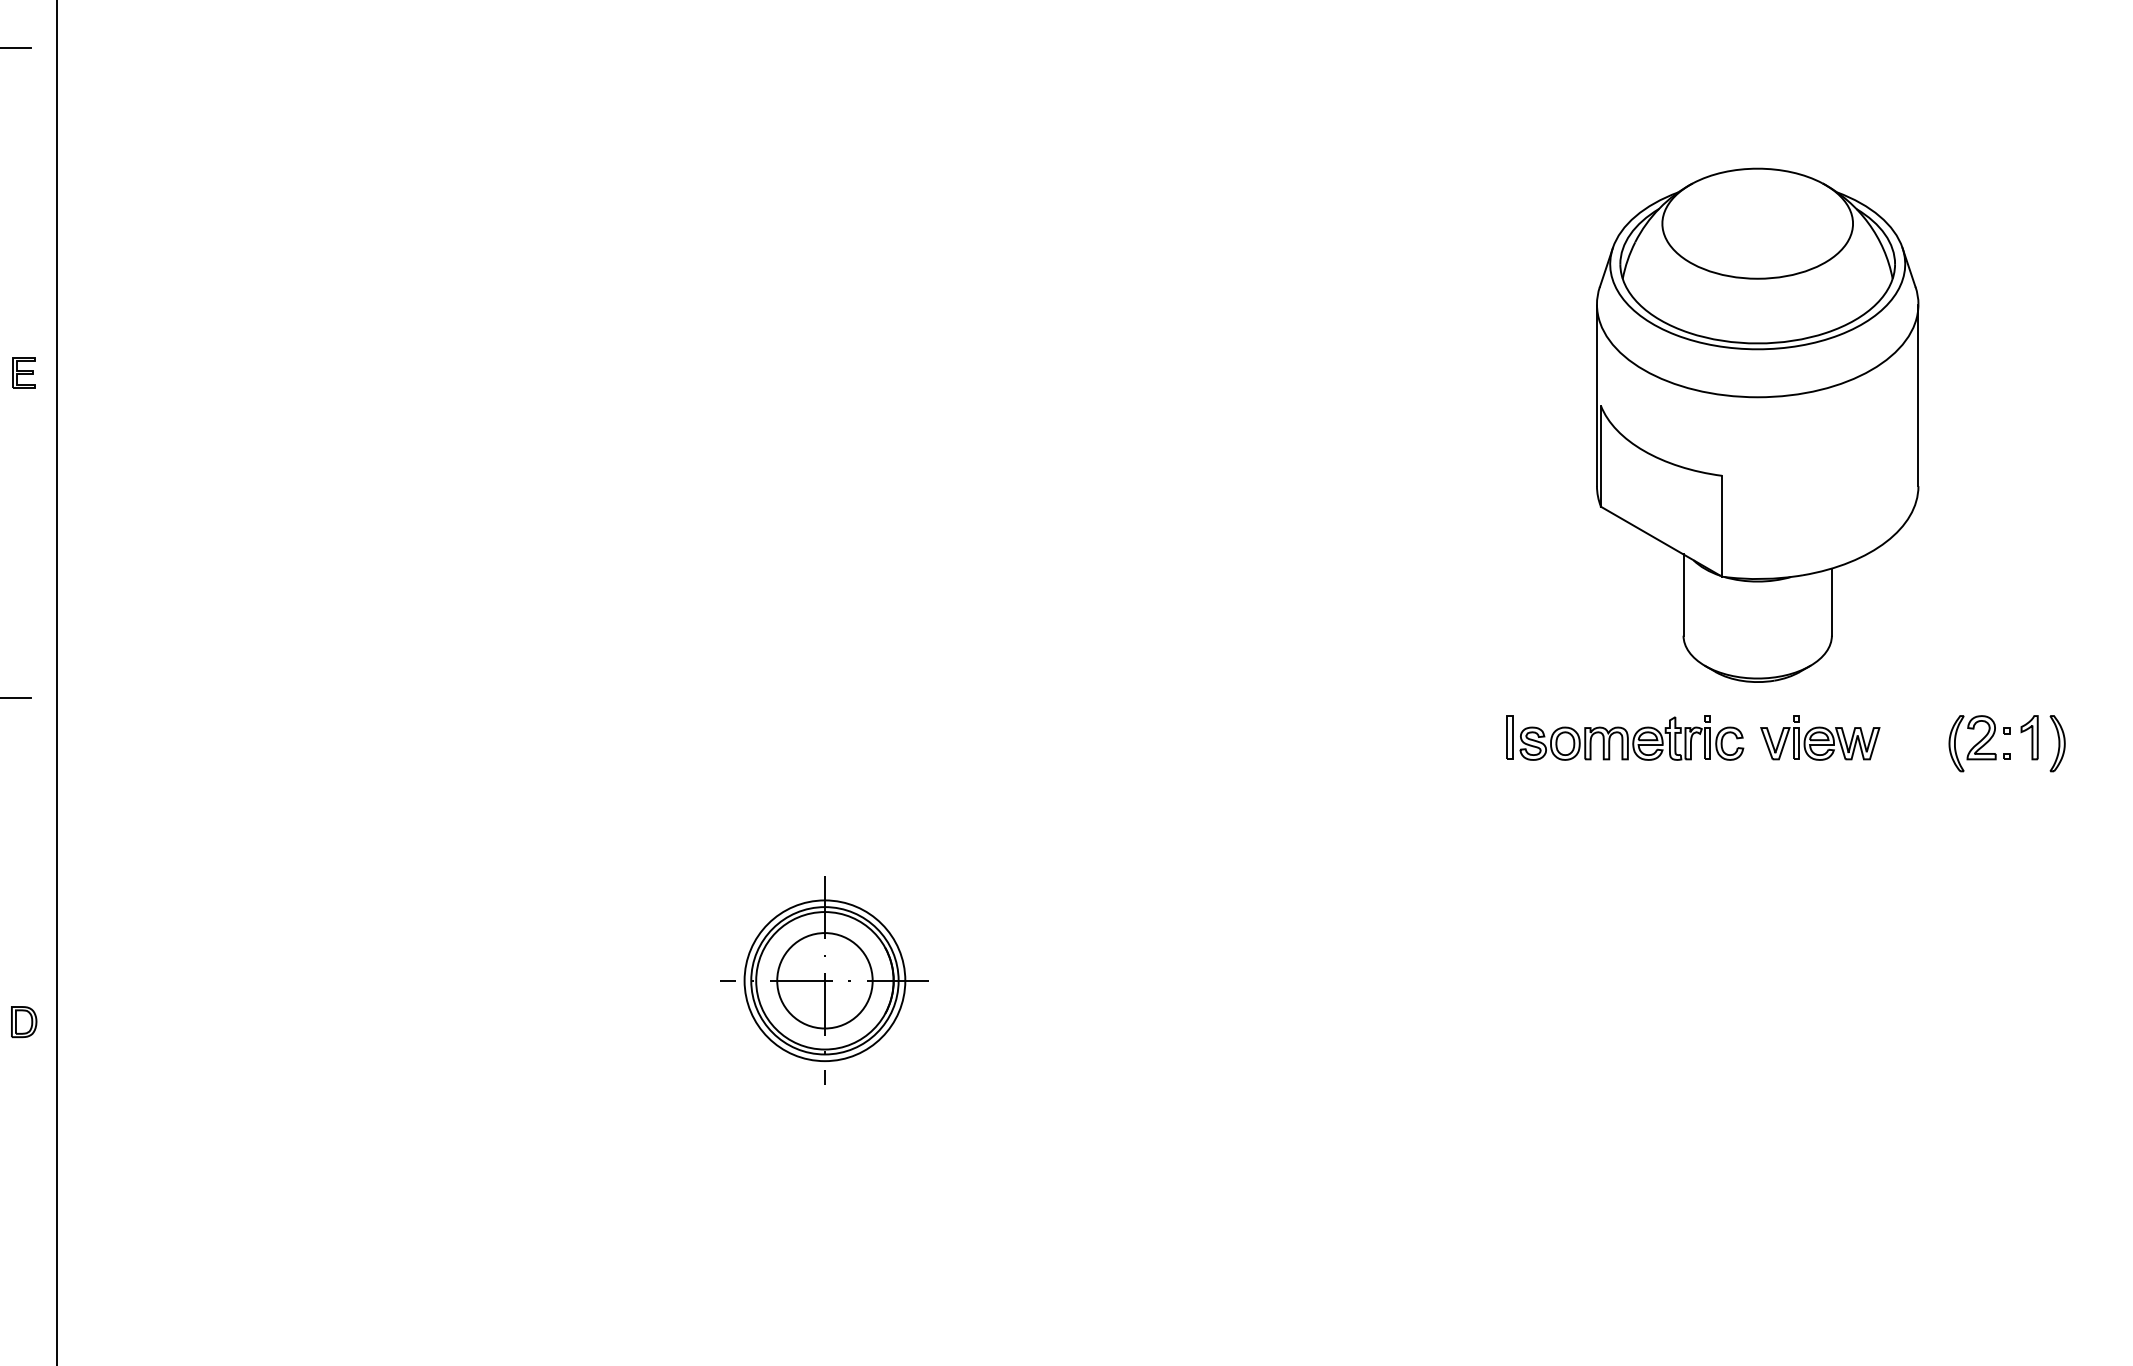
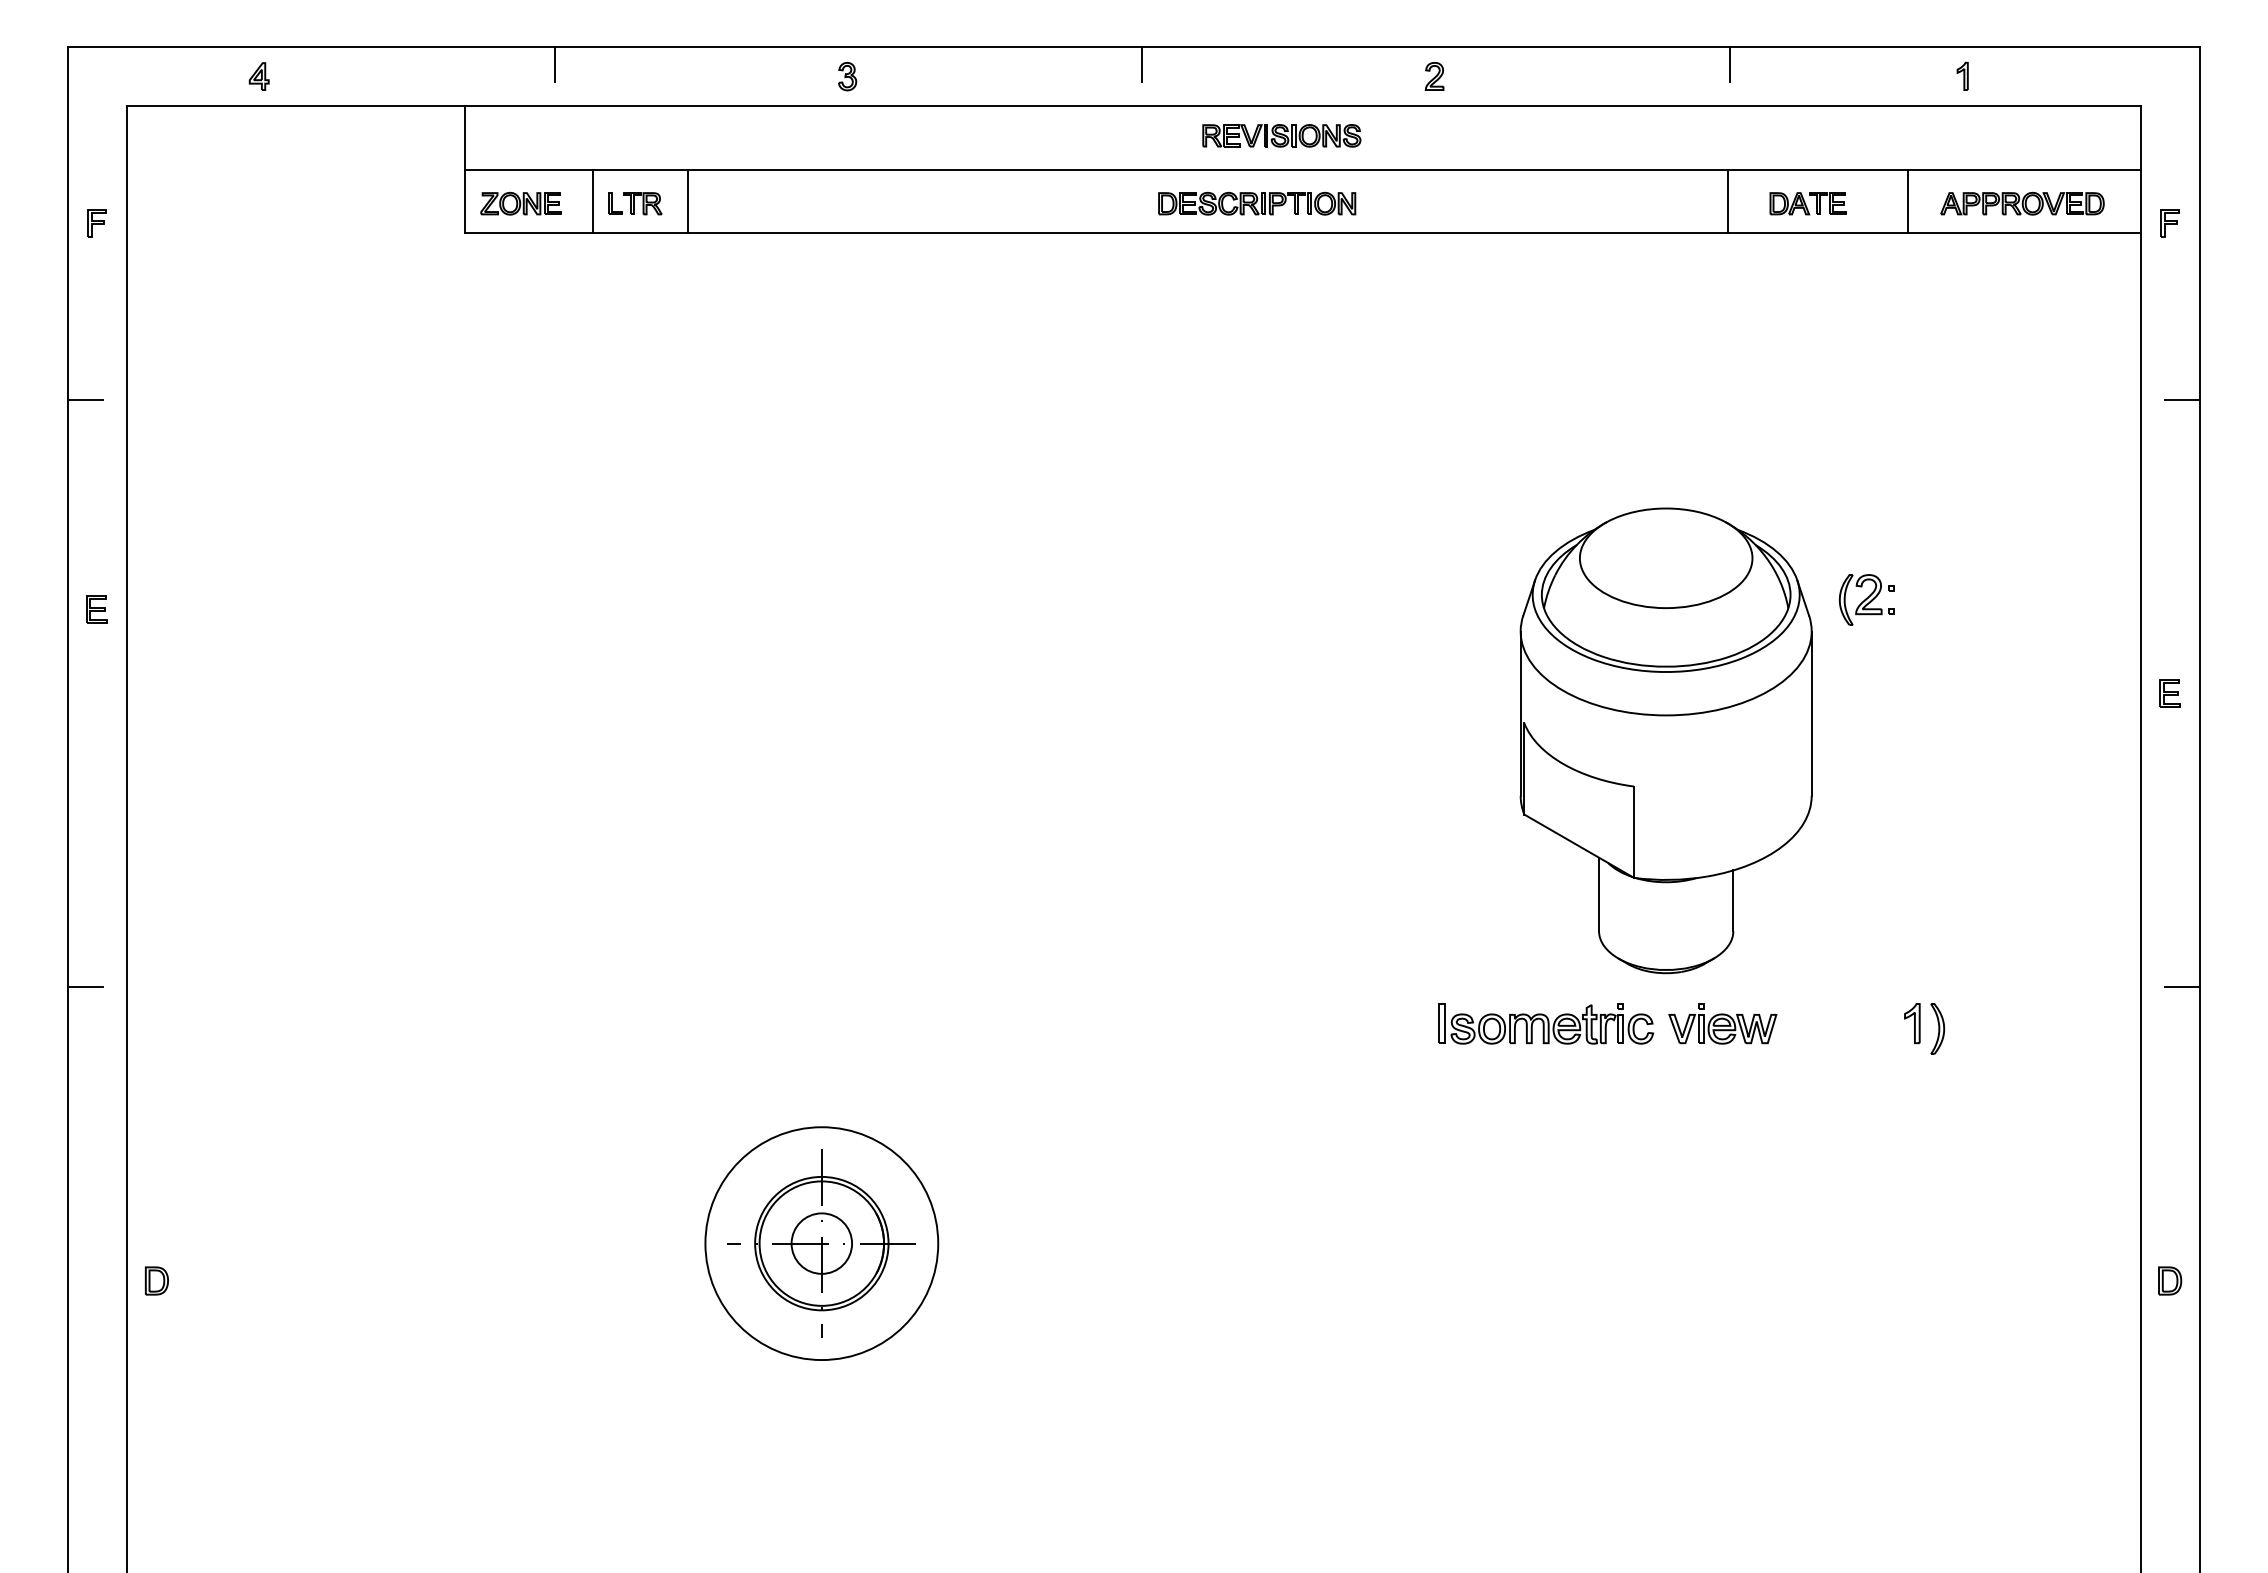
part: (23, 373) -> (96, 609), moved
part: (1978, 743) -> (1866, 599), moved
circle: (824, 980) -> (821, 1243), size x0.7
circle: (824, 980) -> (821, 1243), size x1.6
part: (23, 1021) -> (156, 1280), moved

